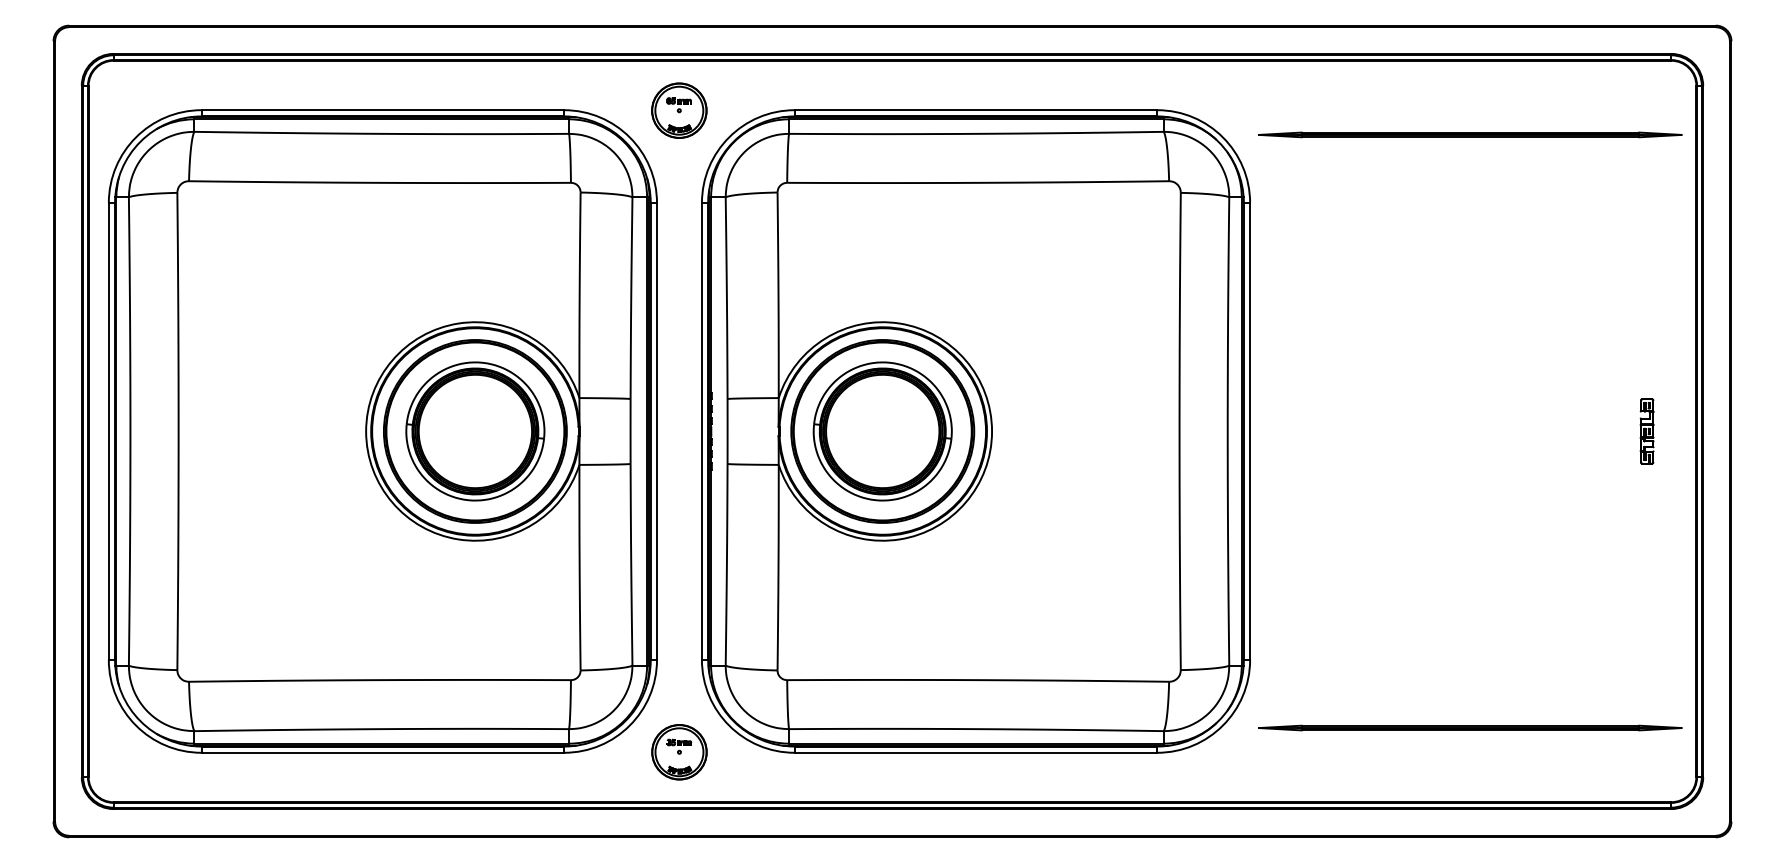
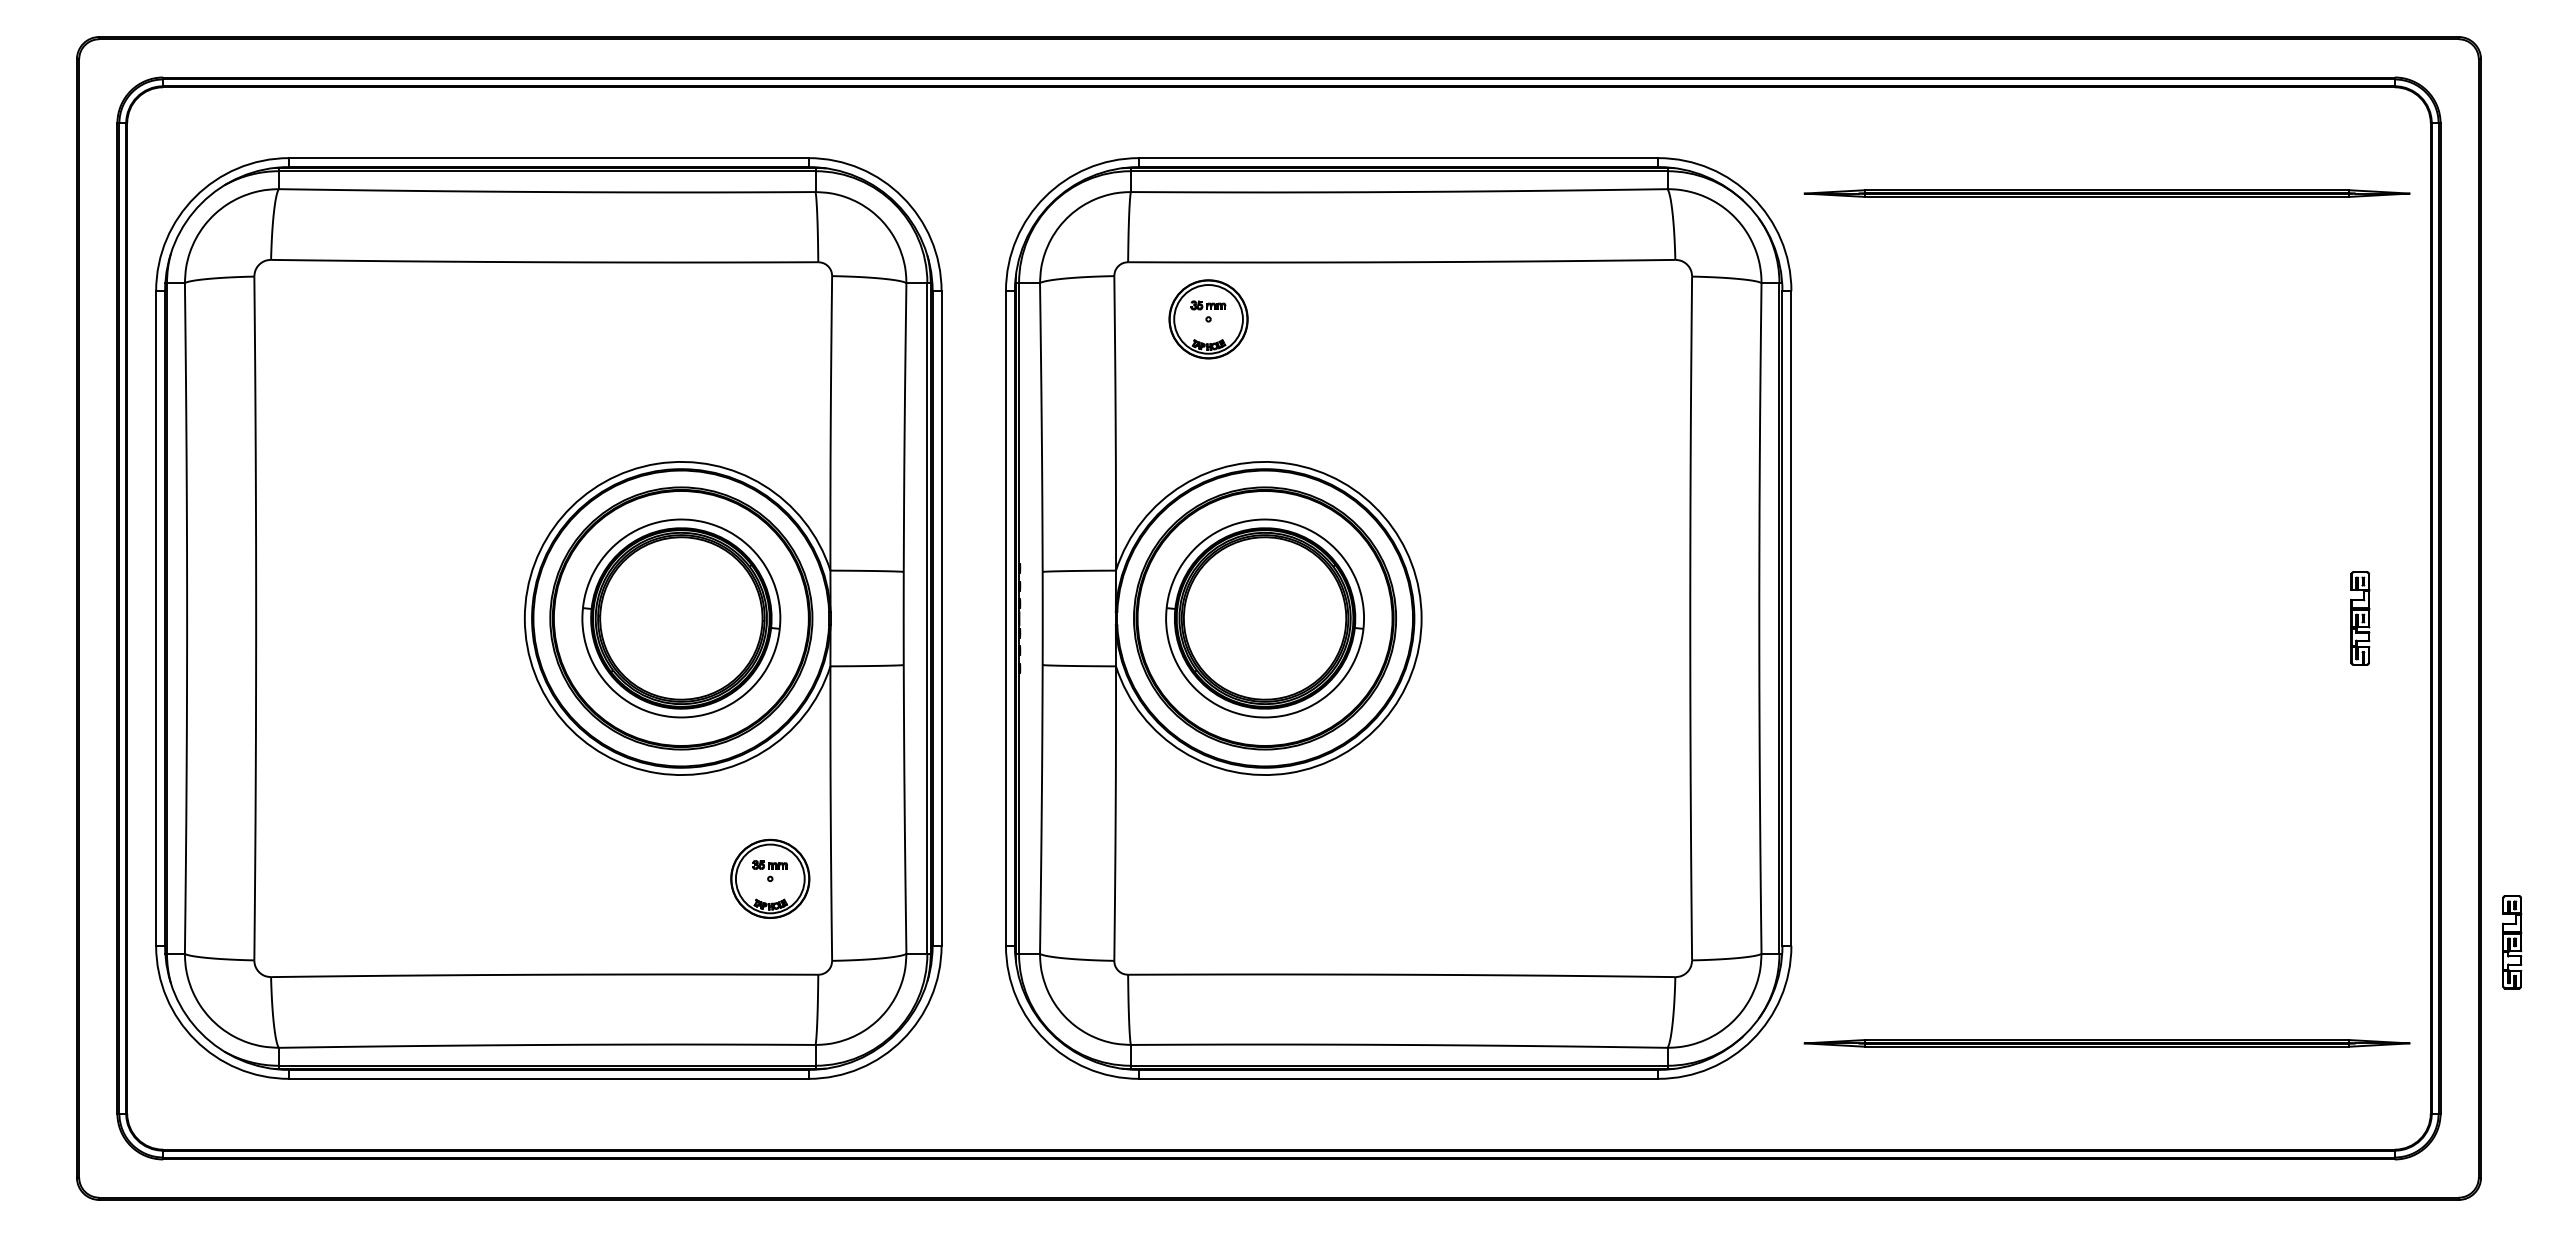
part: (679, 110) -> (1208, 319), moved
part: (1752, 657) -> (2511, 942), added
part: (679, 752) -> (770, 879), moved

